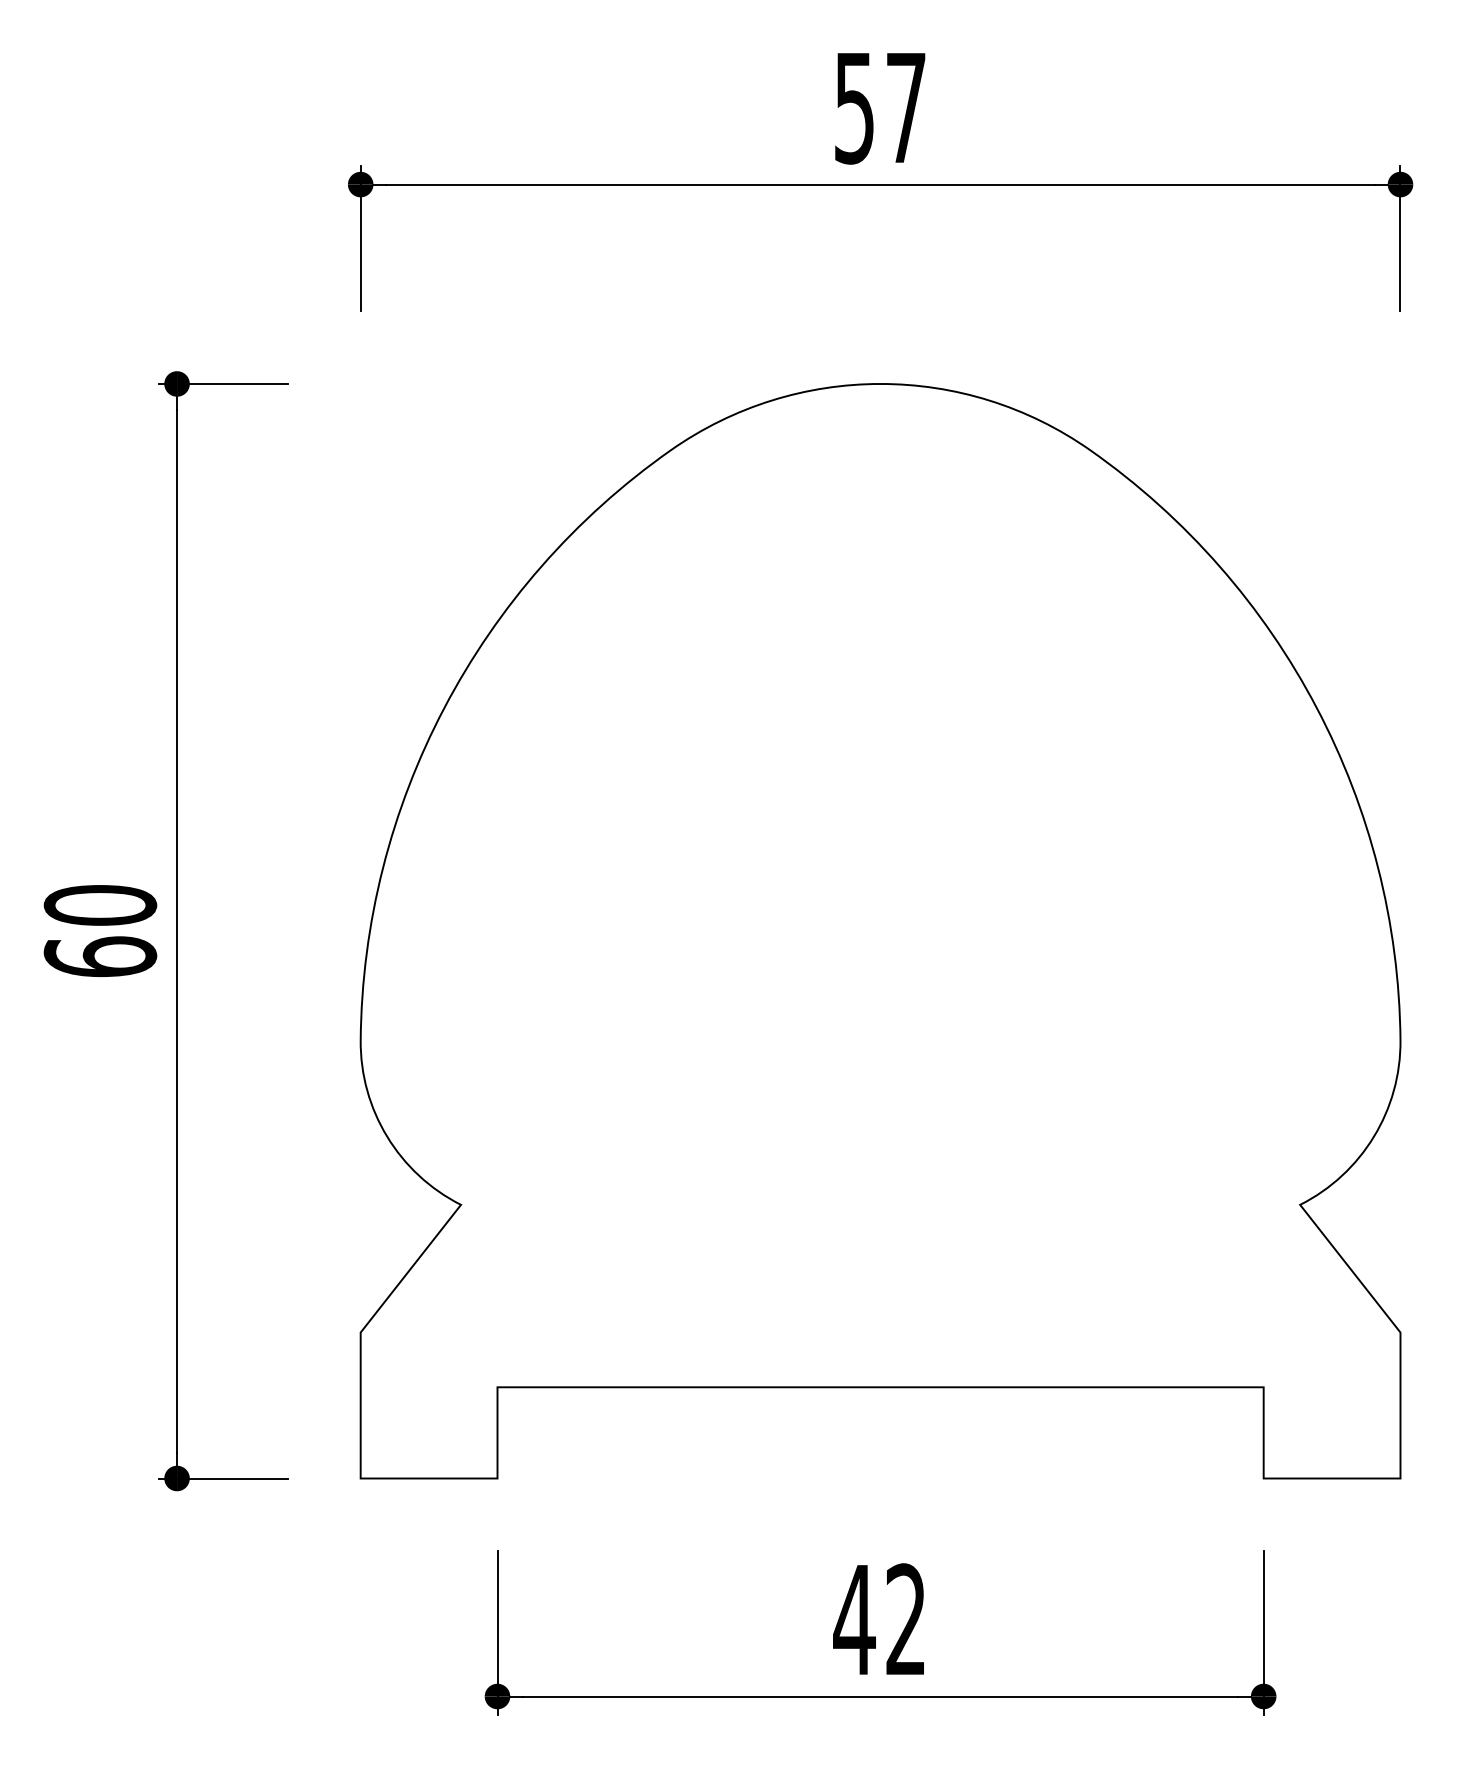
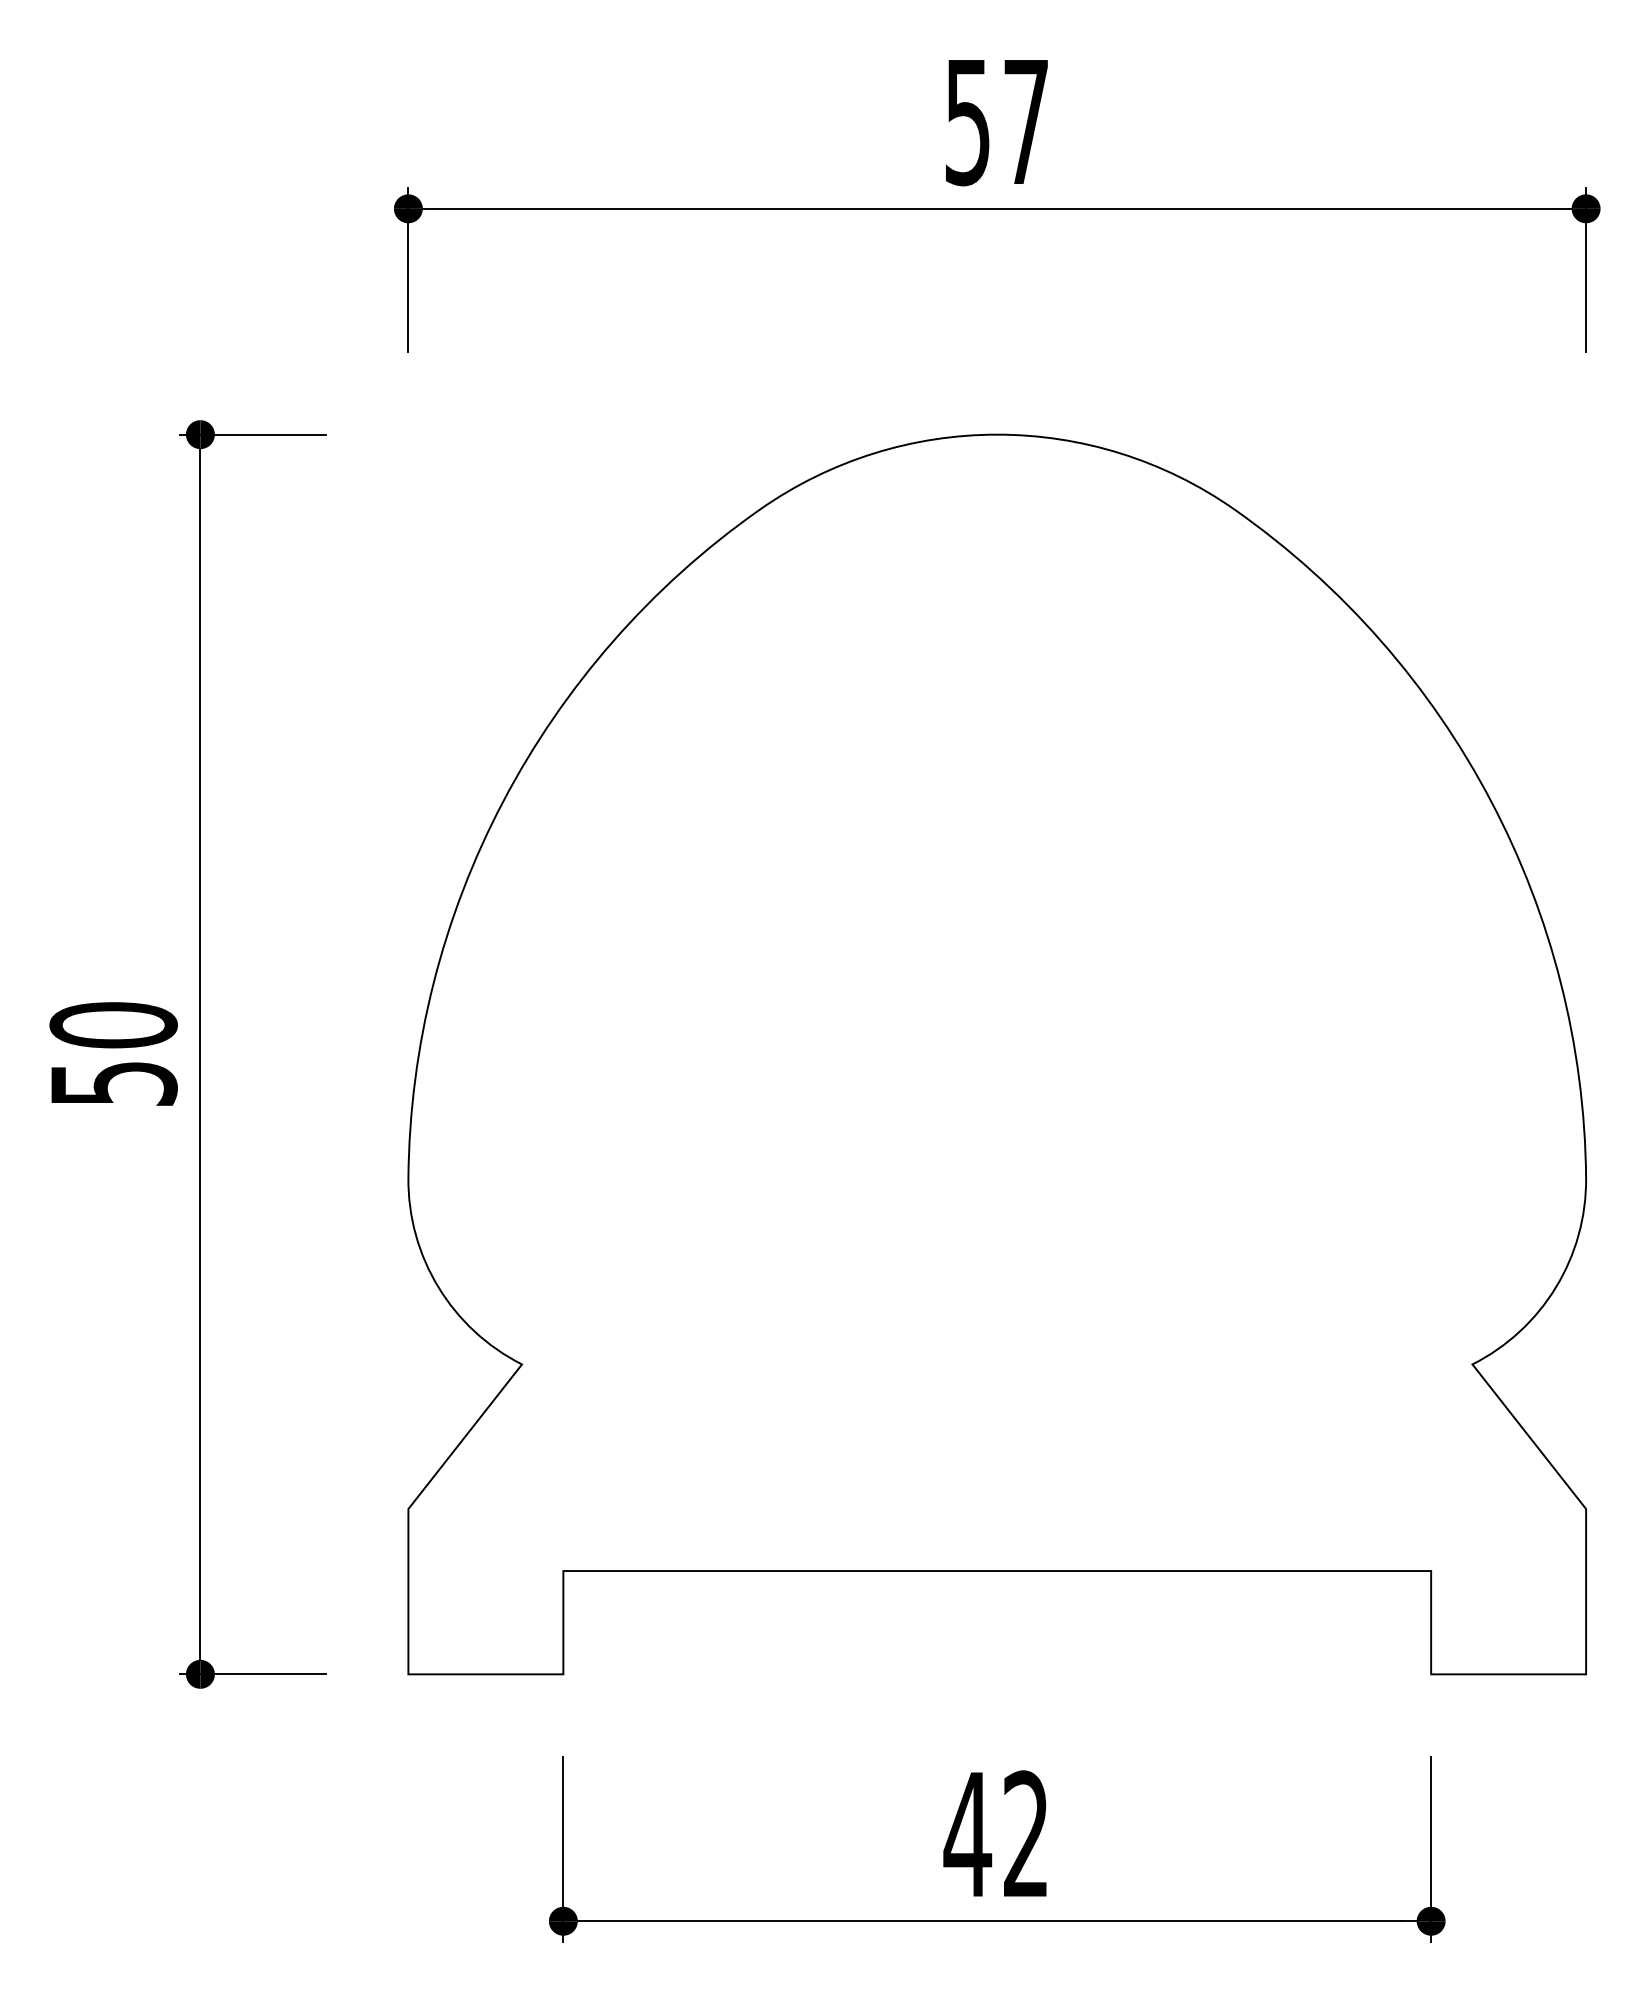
text: (100, 956) -> (113, 1083), 60 -> 50

